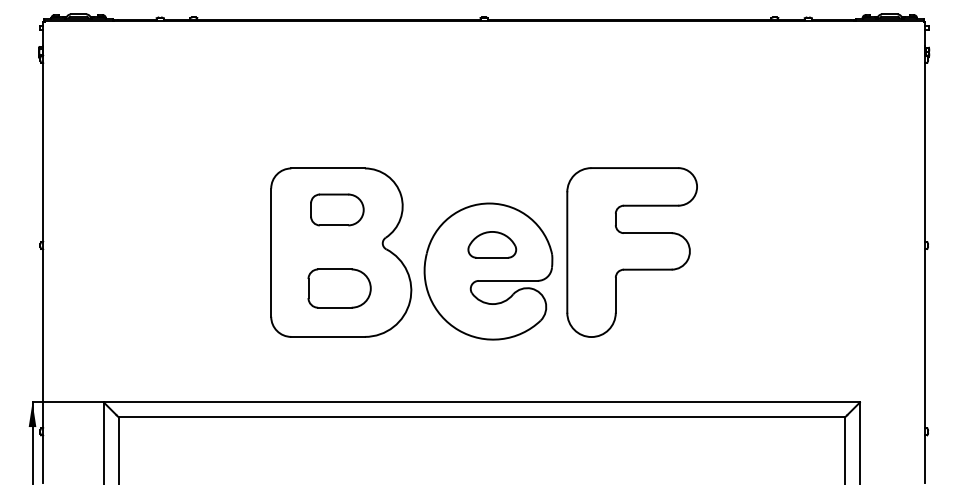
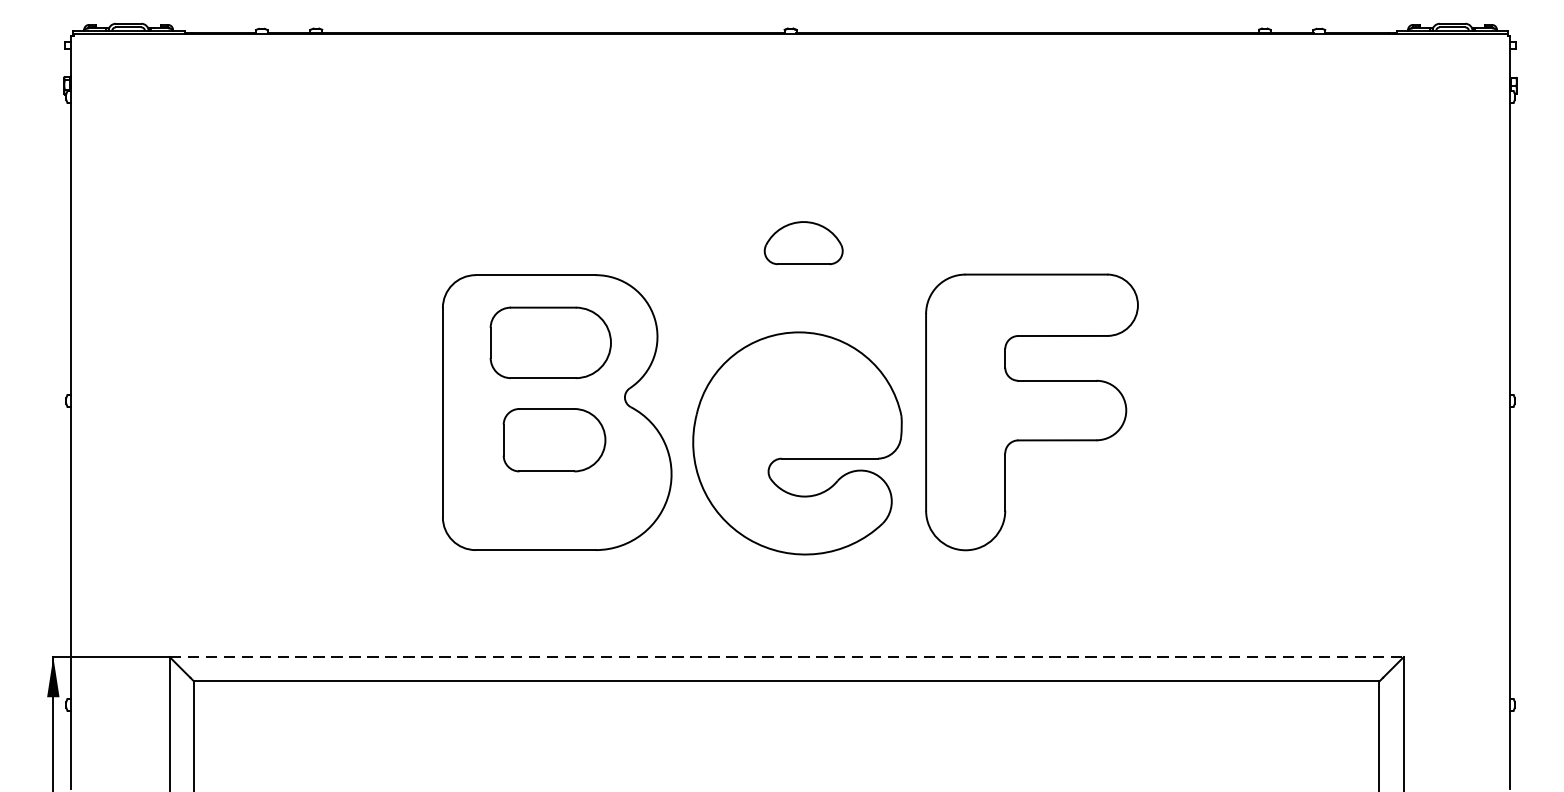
part: (337, 209) -> (551, 342), size x1.4
part: (492, 244) -> (804, 242), moved
part: (339, 288) -> (554, 440), moved
line: (482, 402) -> (787, 657), solid -> dashed

